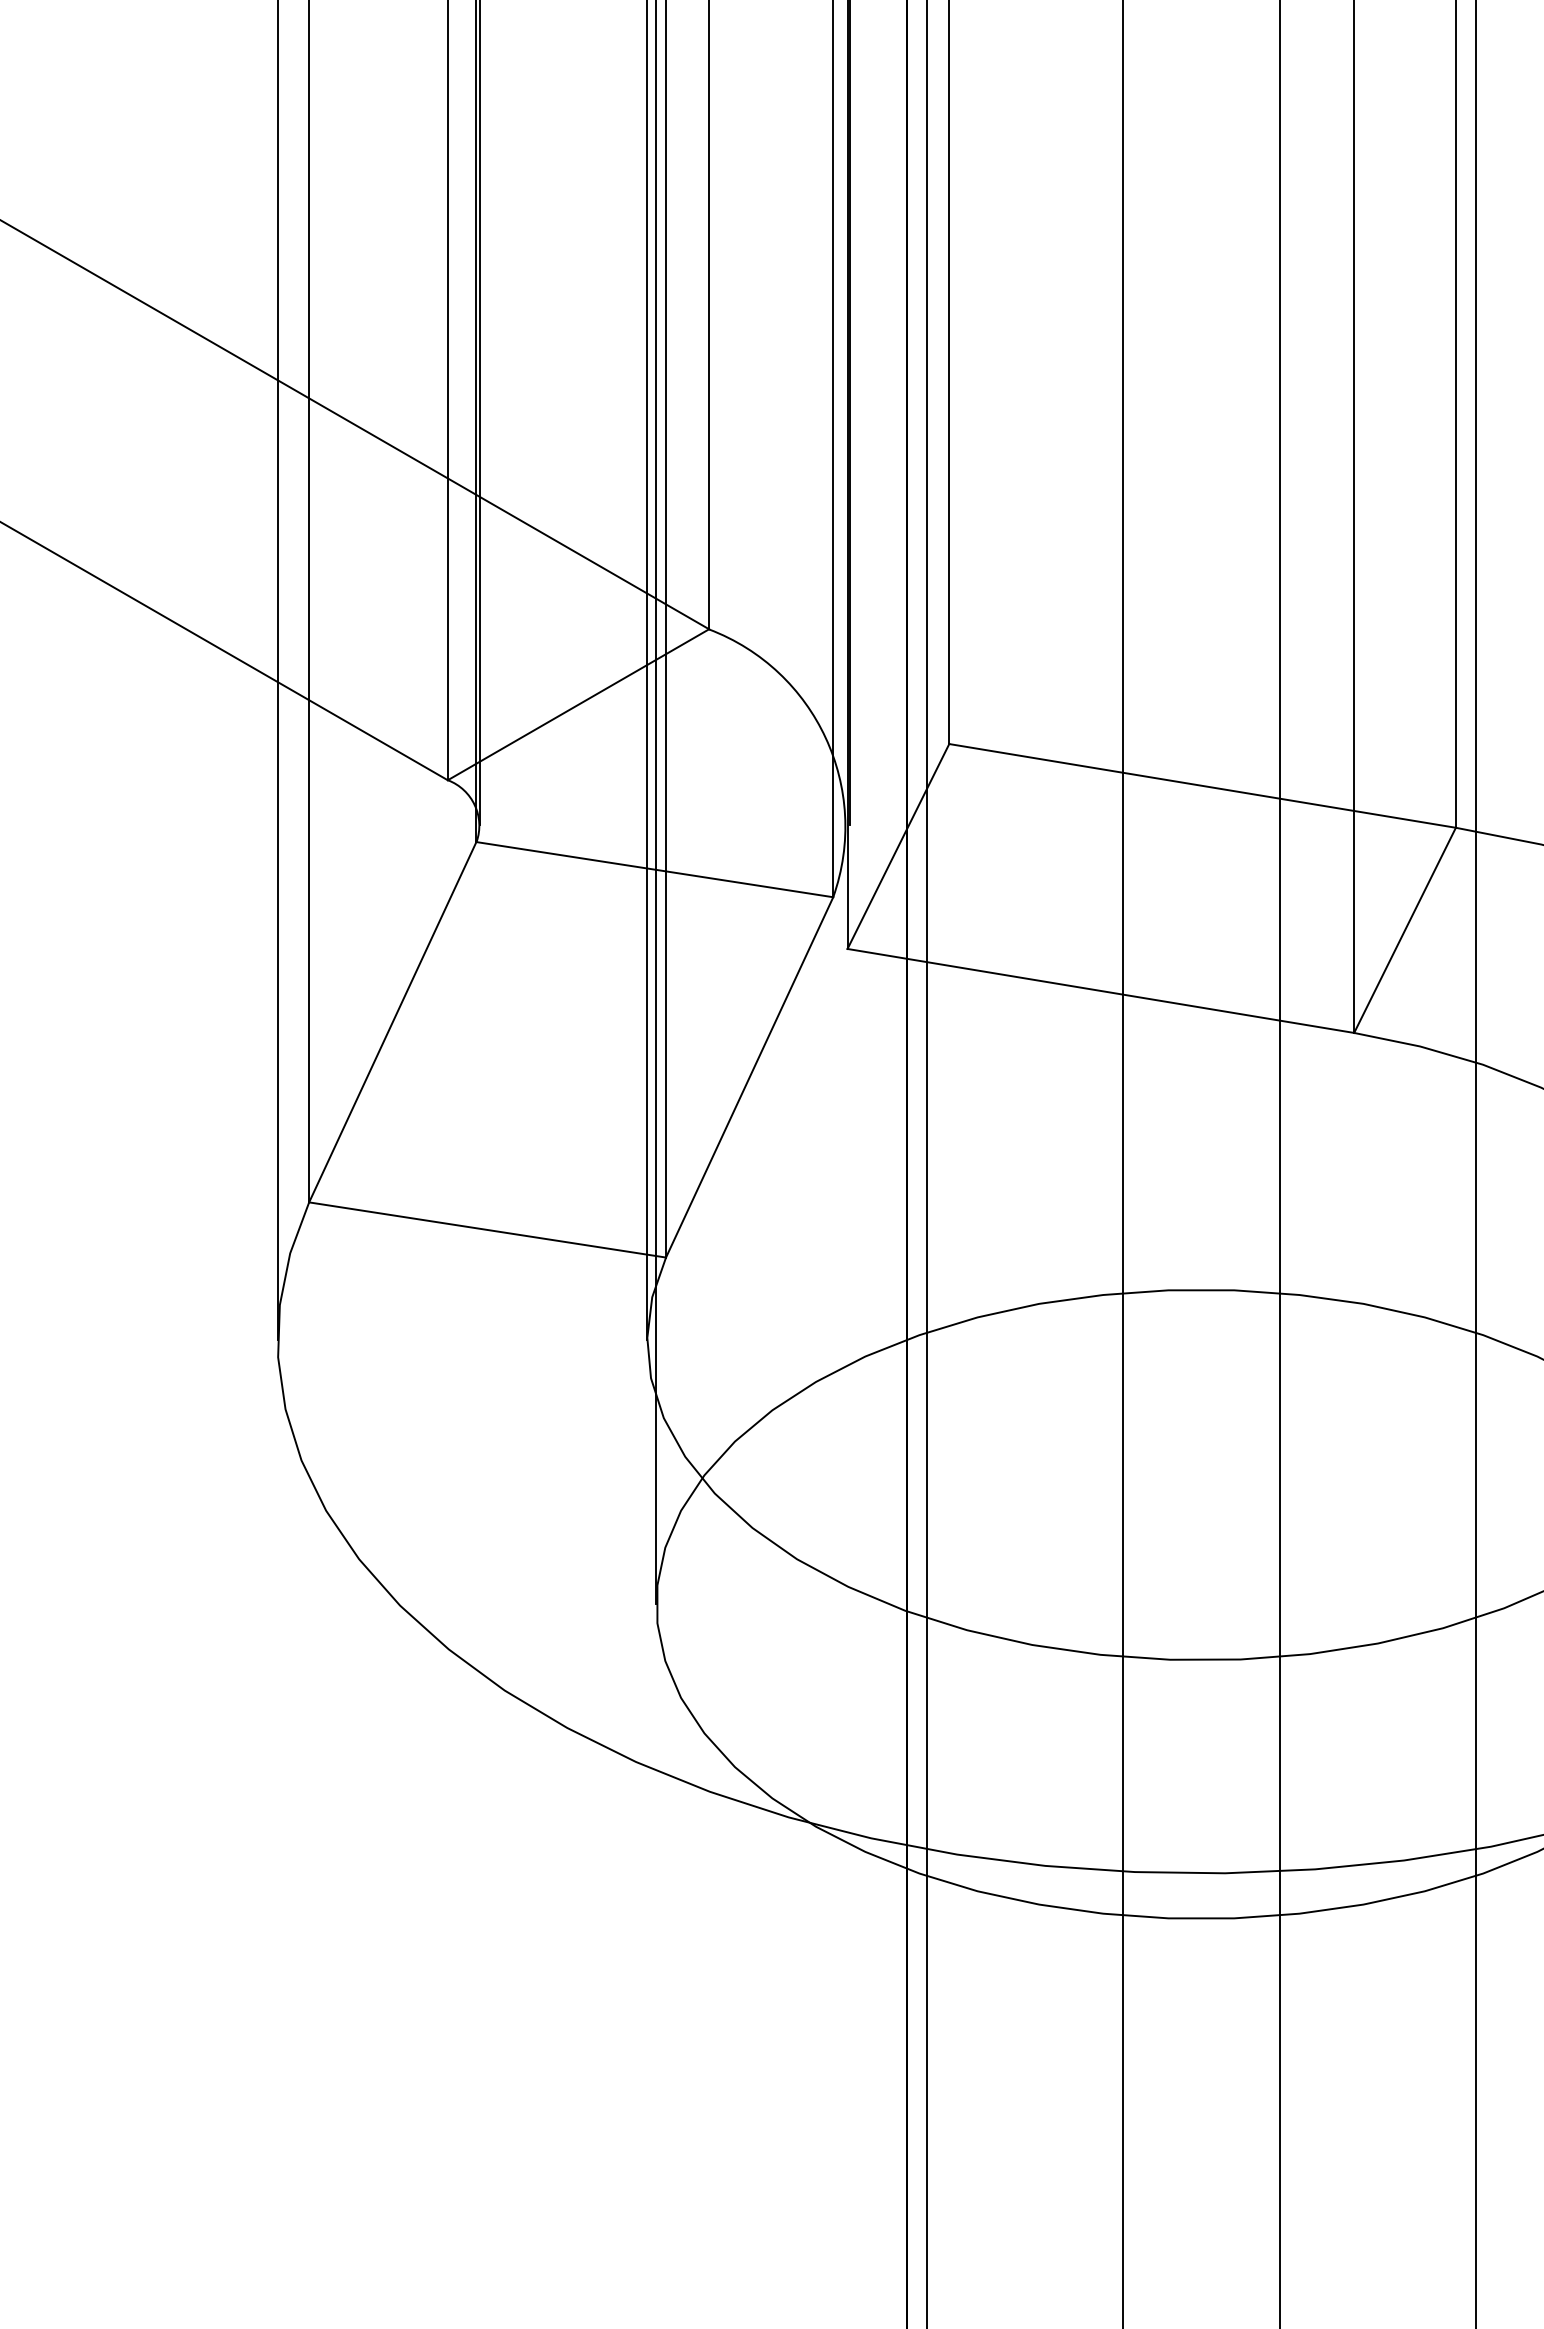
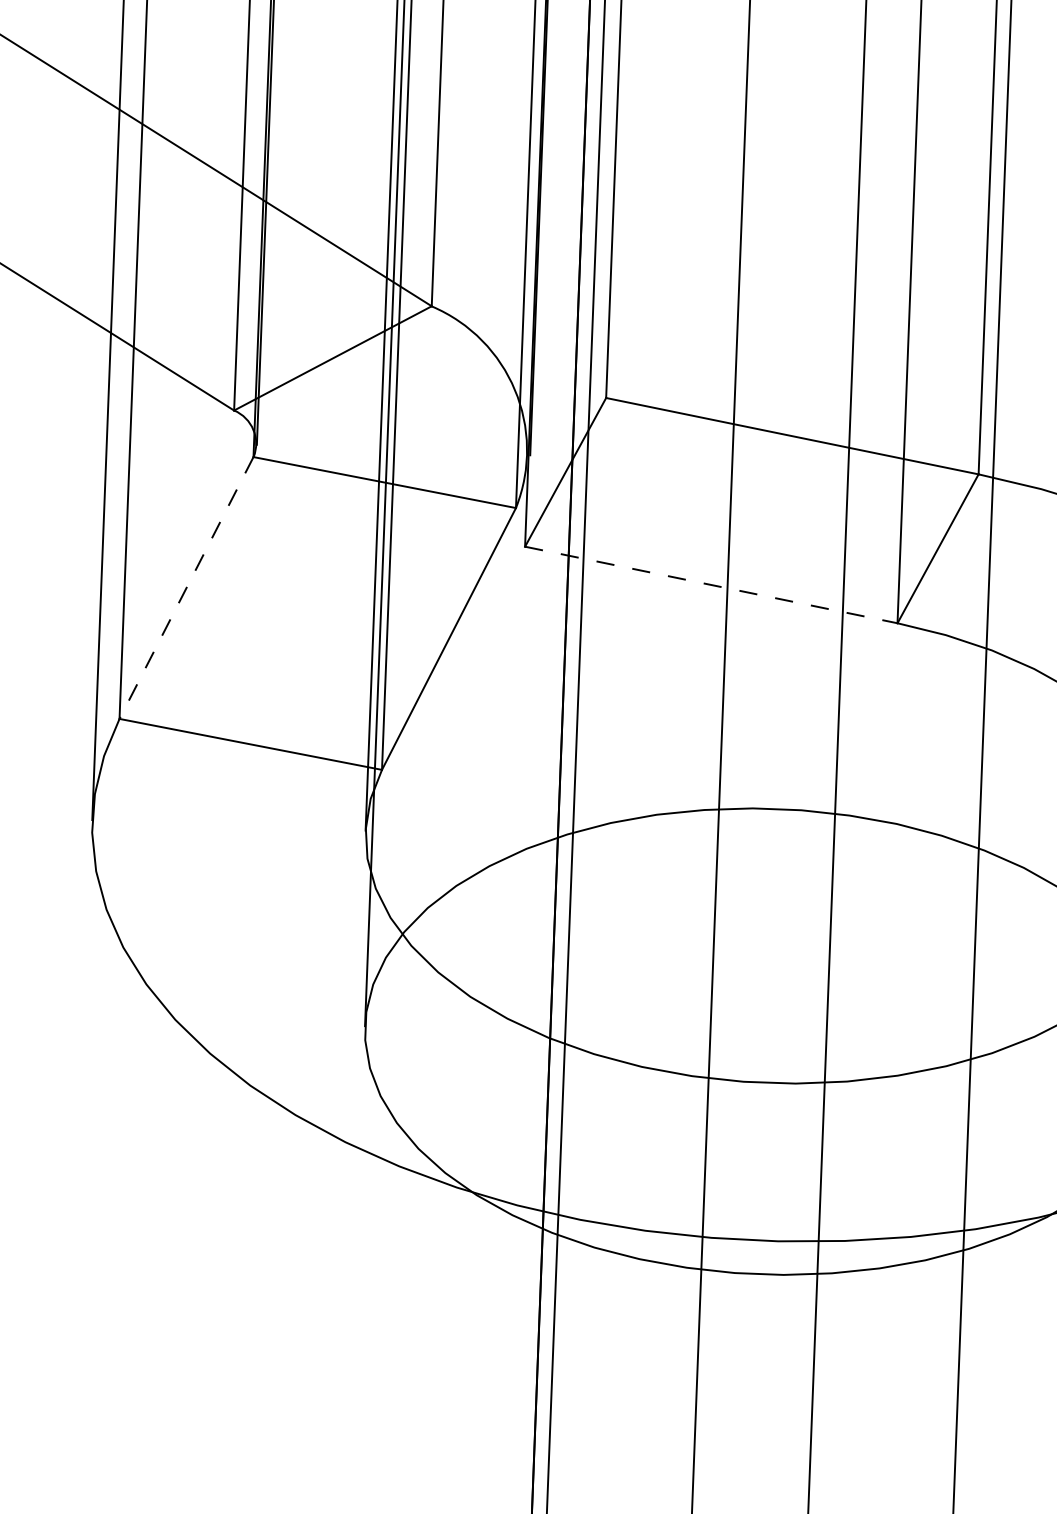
line: (1100, 990) -> (711, 584), solid -> dashed
line: (392, 1022) -> (186, 588), solid -> dashed

